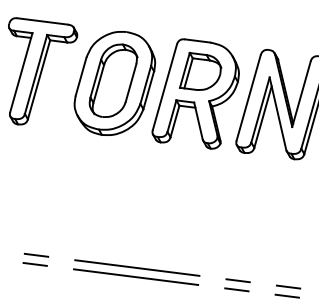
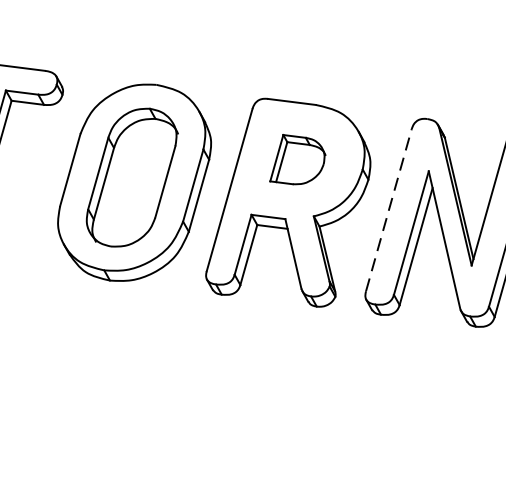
part: (200, 70) -> (297, 158), size x0.7
line: (248, 97) -> (388, 209), solid -> dashed

